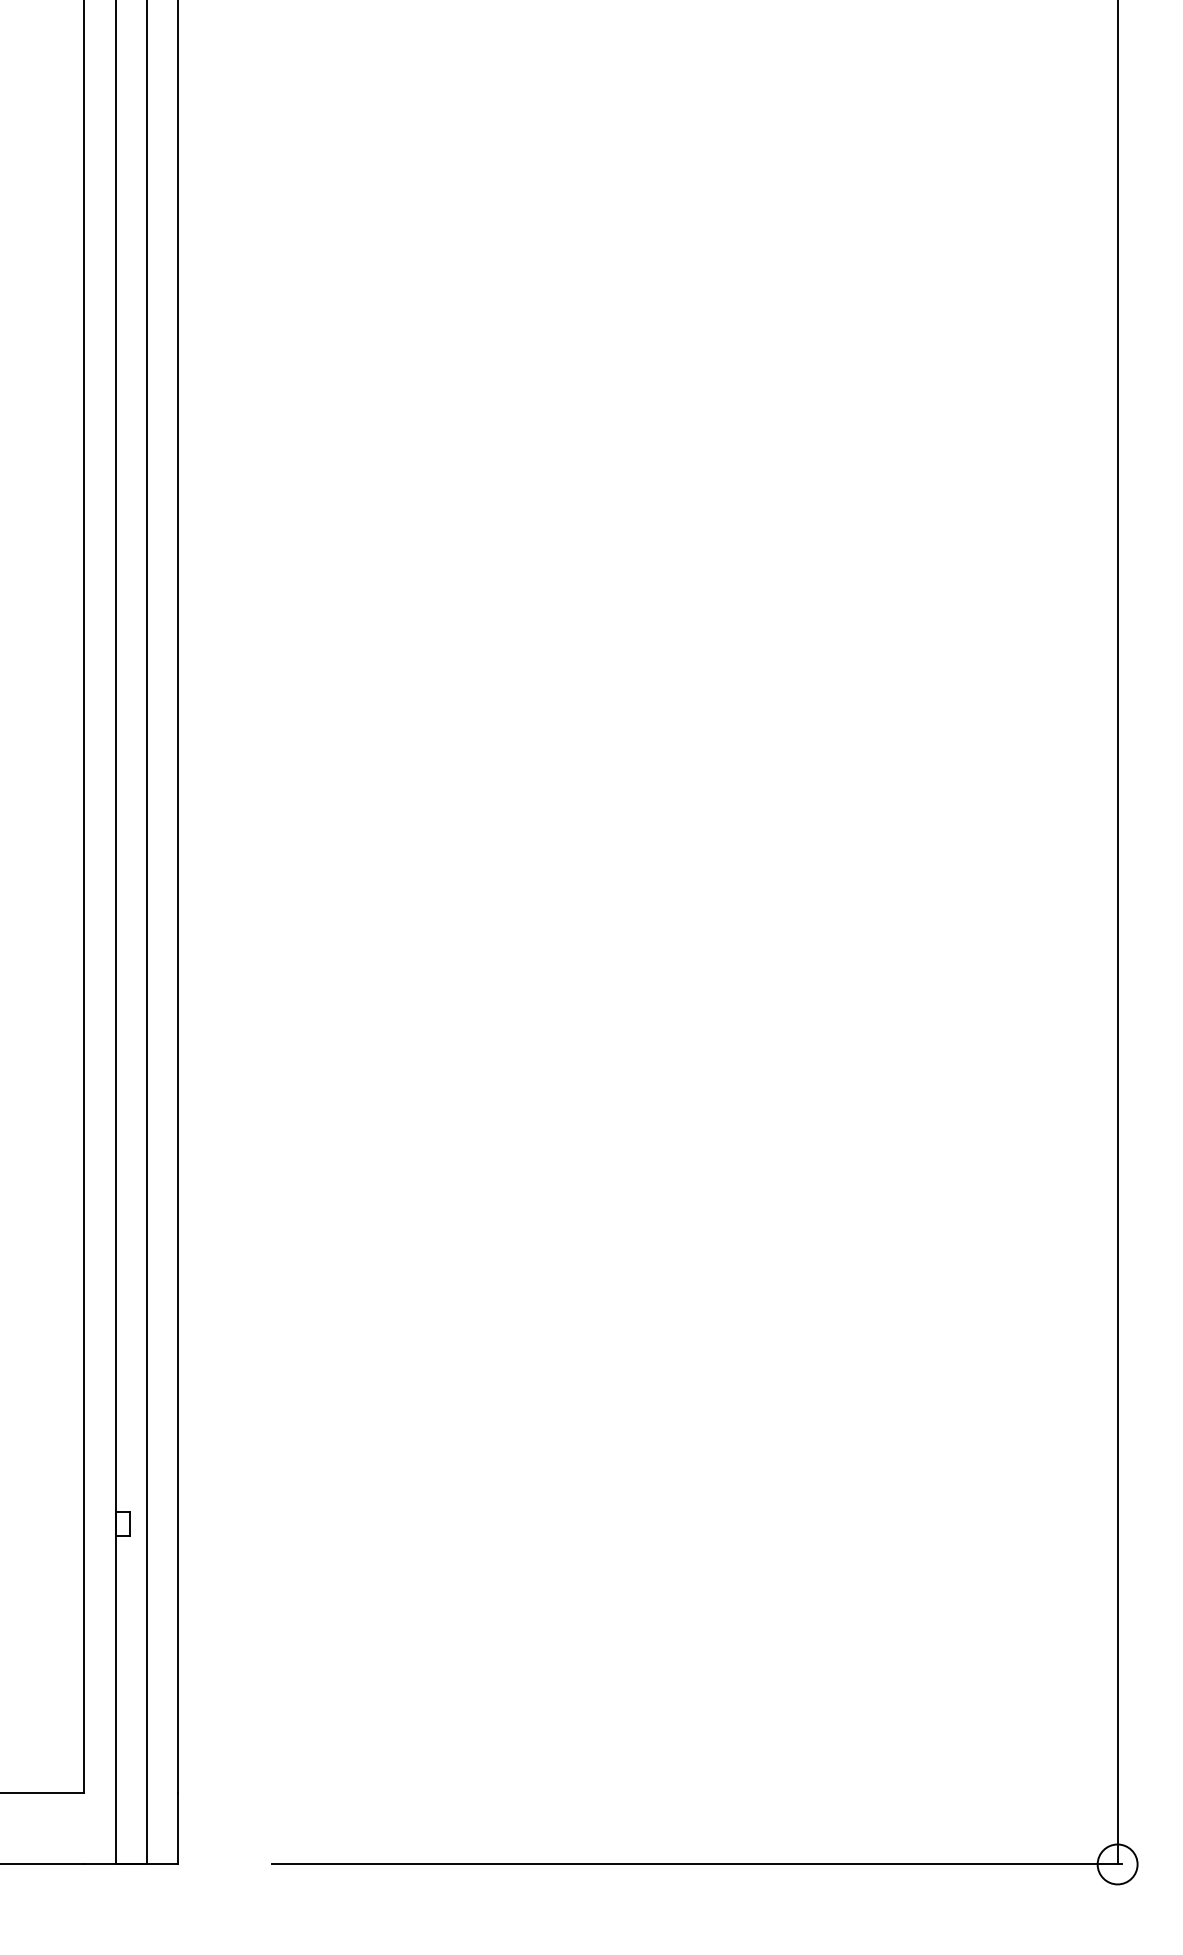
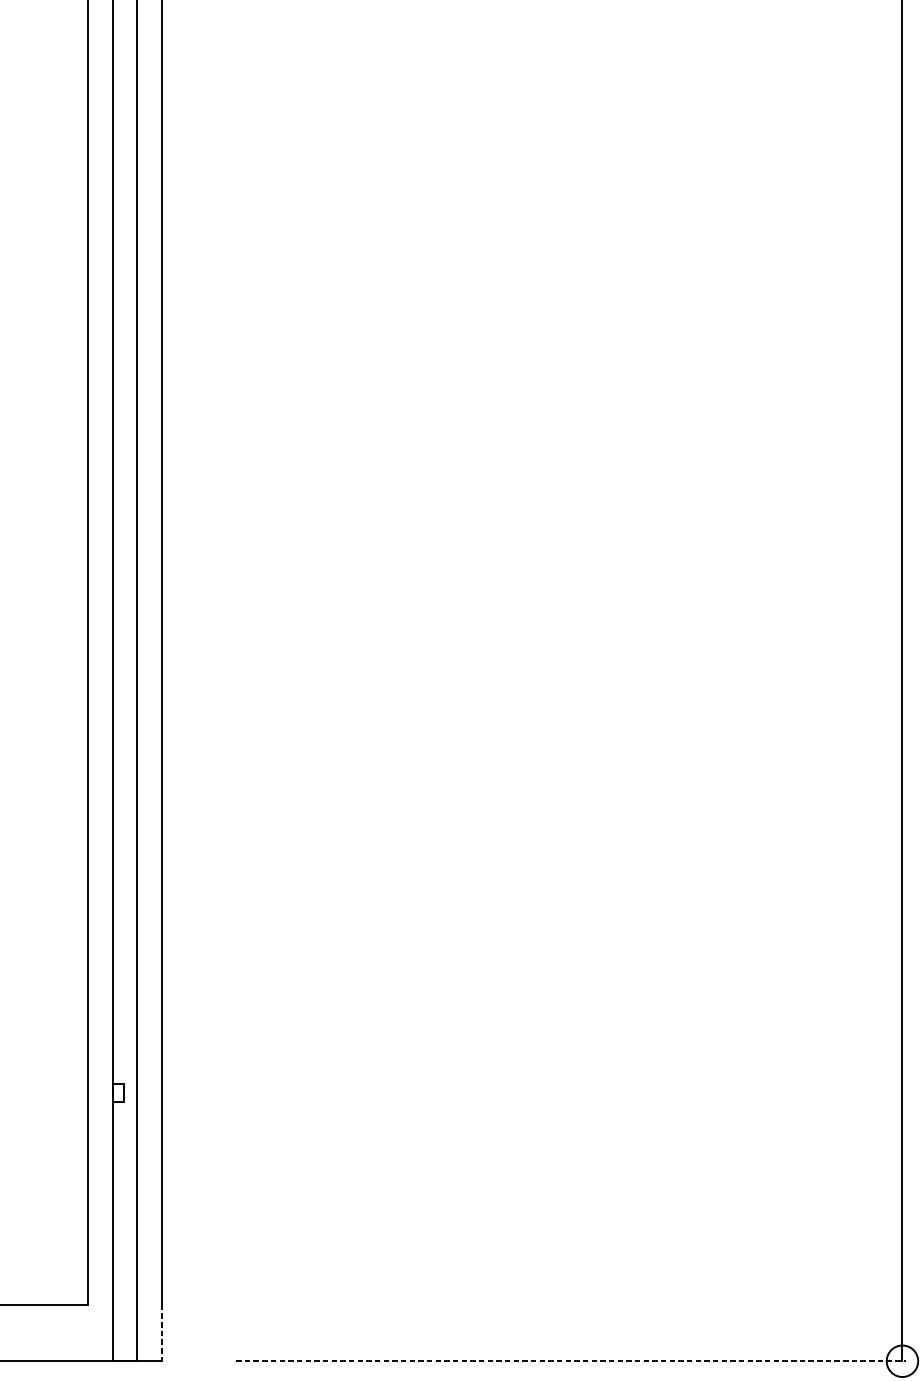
line: (178, 1828) -> (162, 1332), solid -> dashed
line: (697, 1864) -> (571, 1361), solid -> dashed

